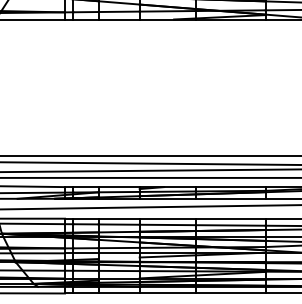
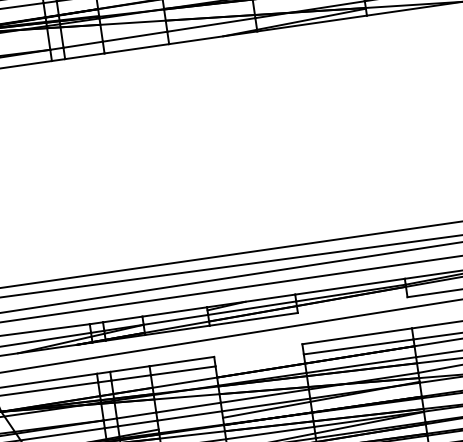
line: (230, 198) -> (352, 304), removed
line: (167, 218) -> (257, 350), removed
line: (167, 224) -> (259, 359), removed

